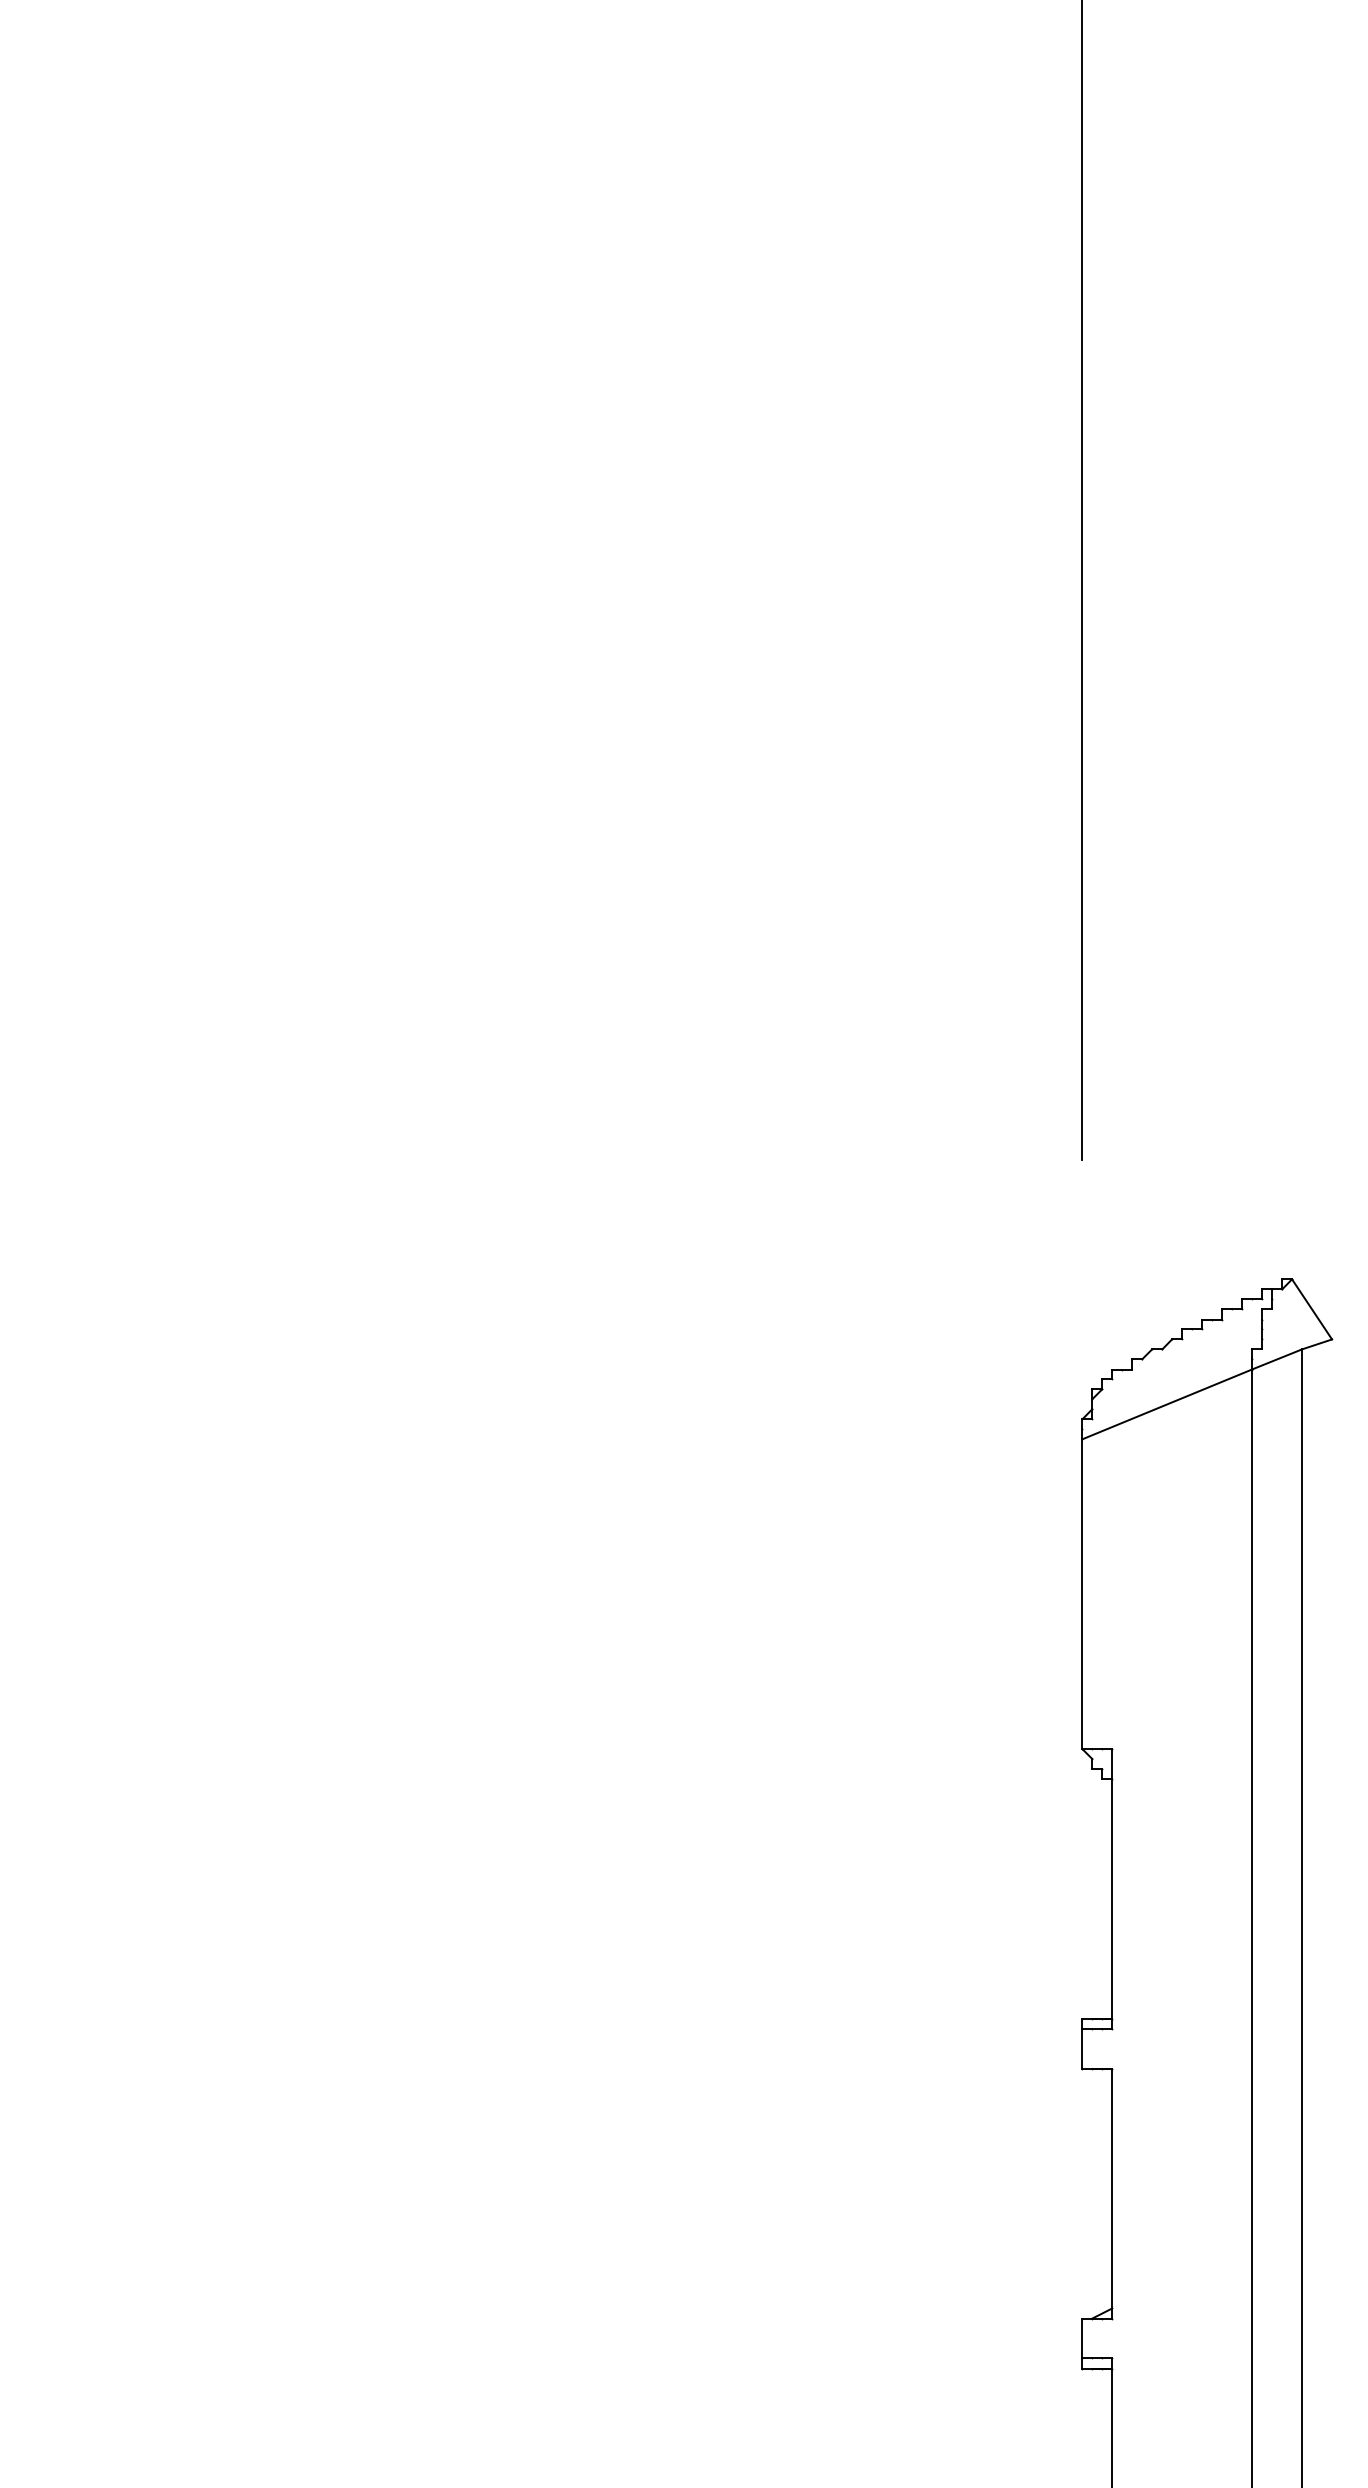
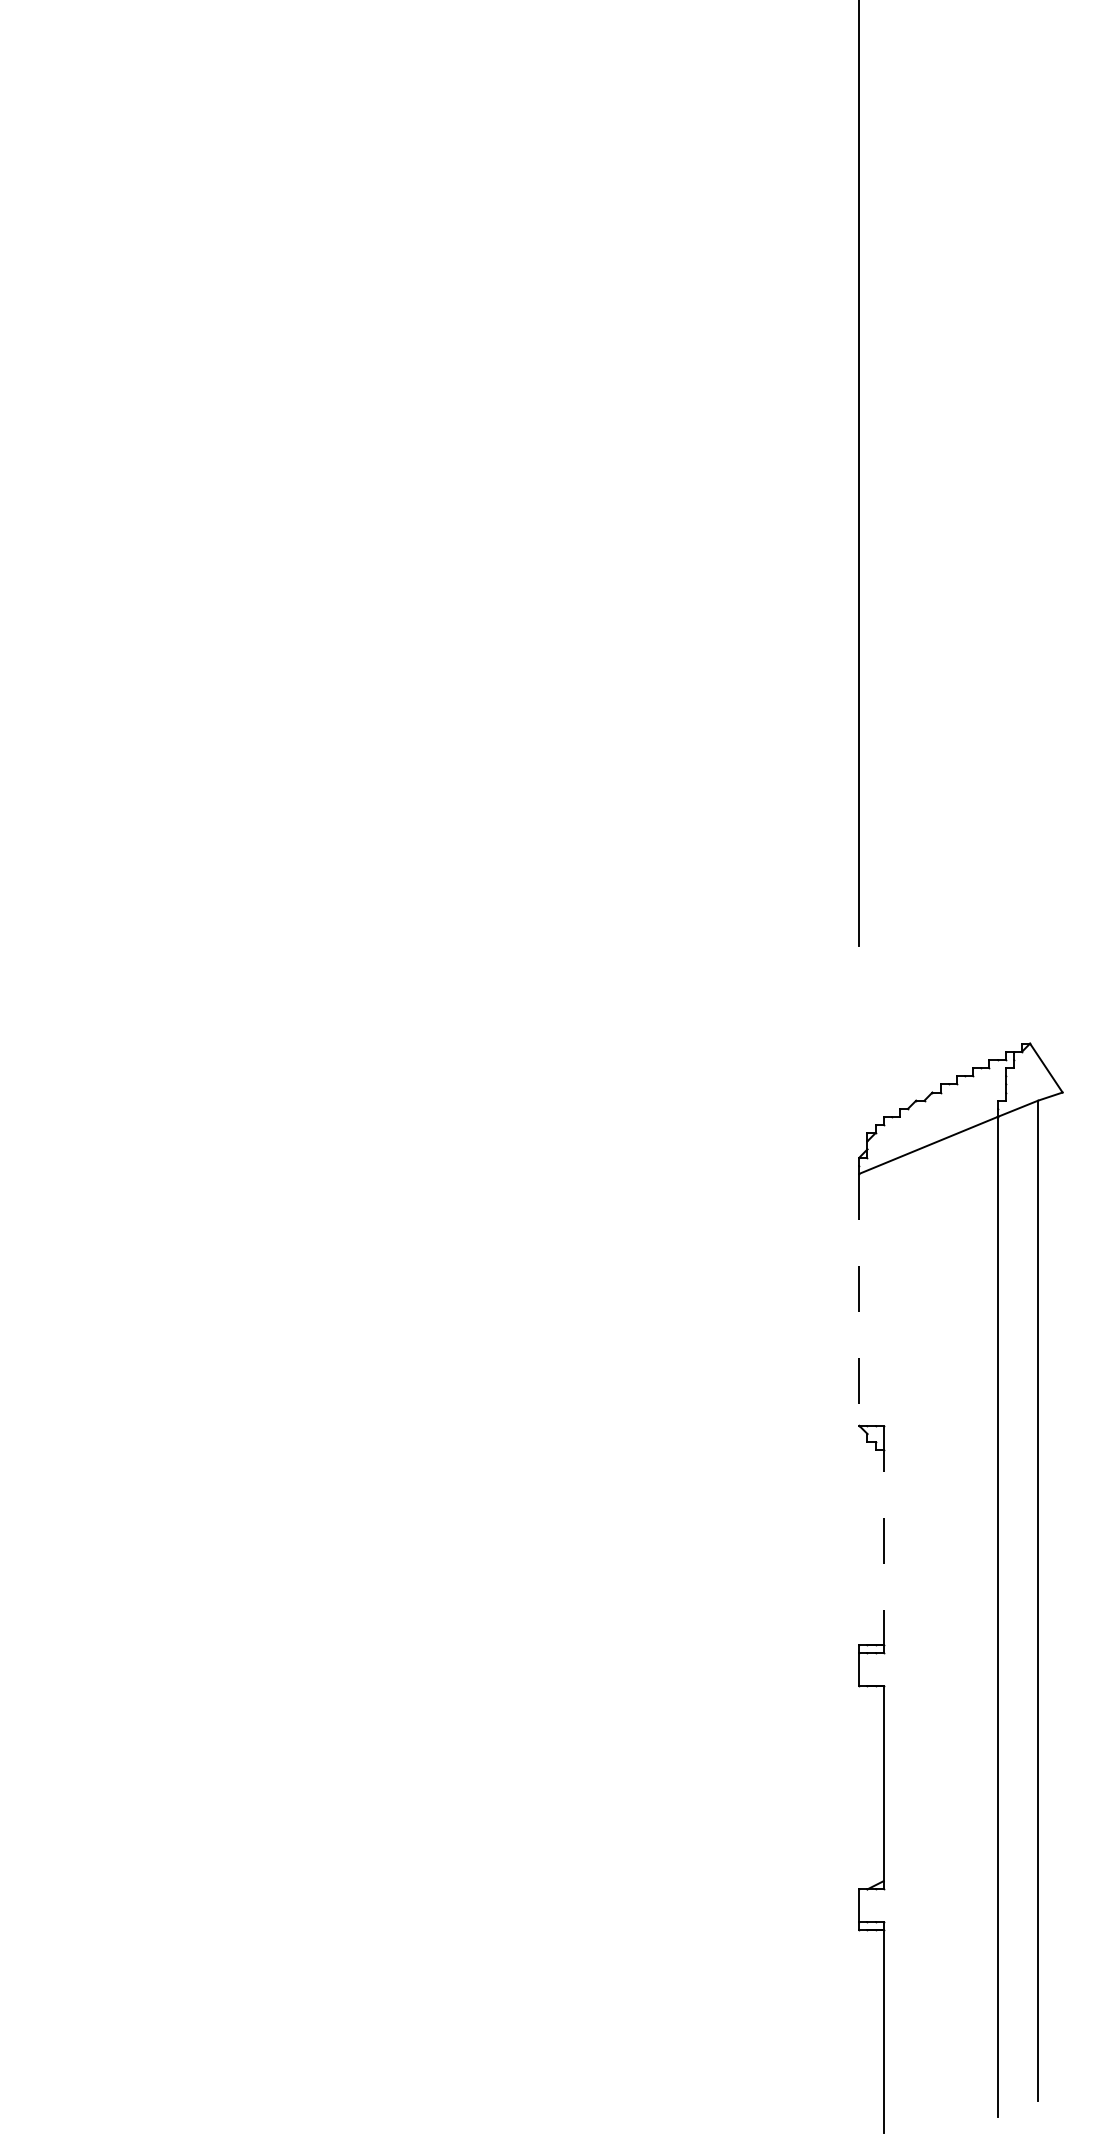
line: (1082, 1593) -> (859, 1299), solid -> dashed
line: (1111, 1888) -> (883, 1539), solid -> dashed

